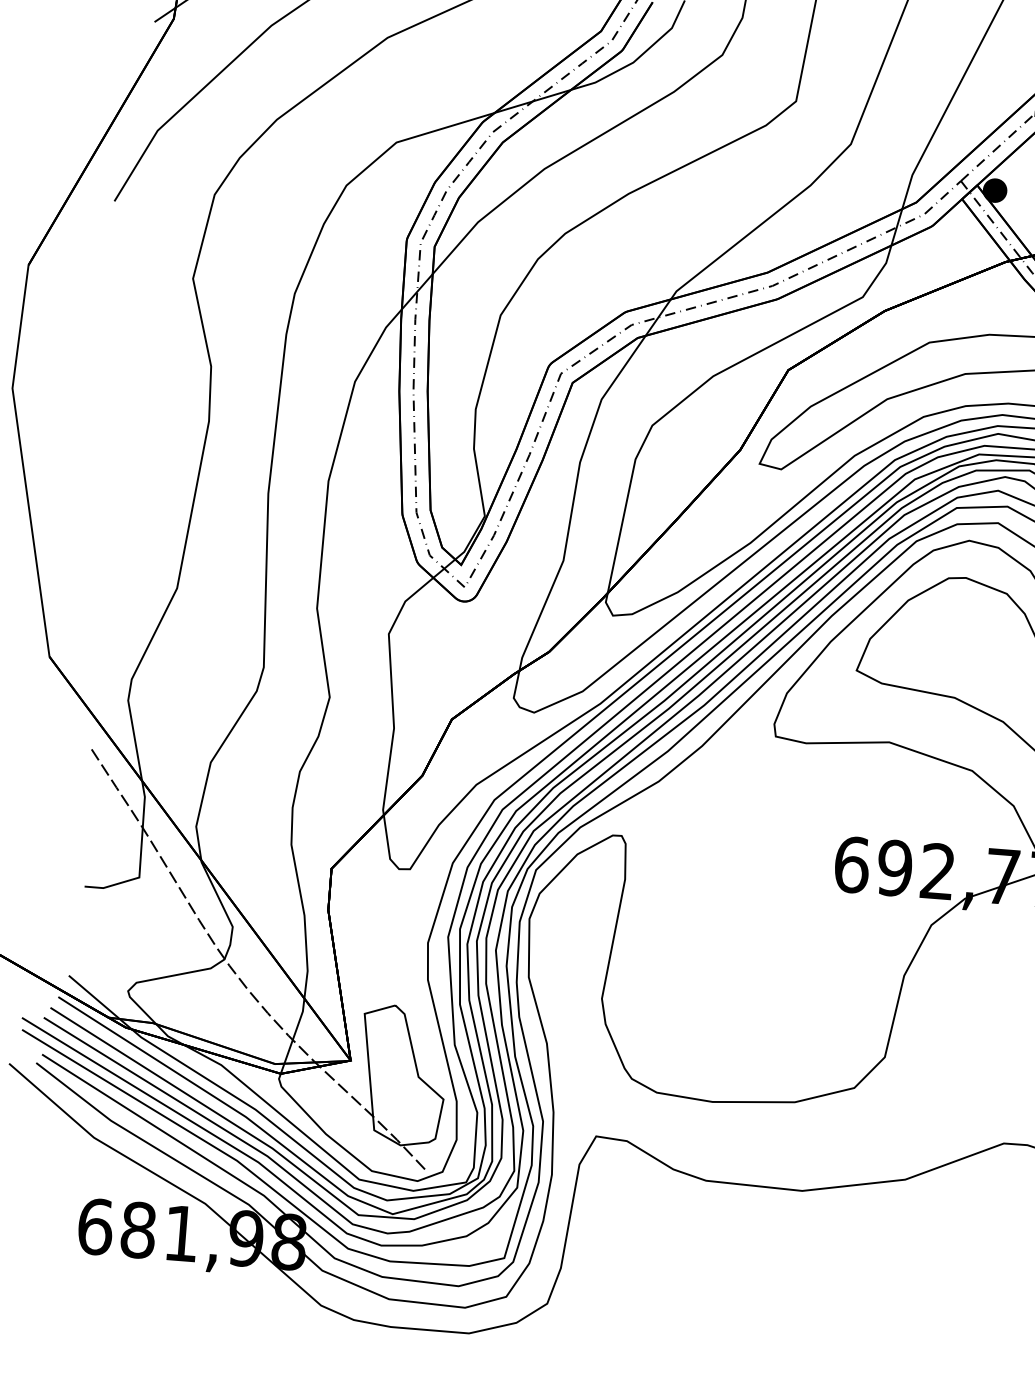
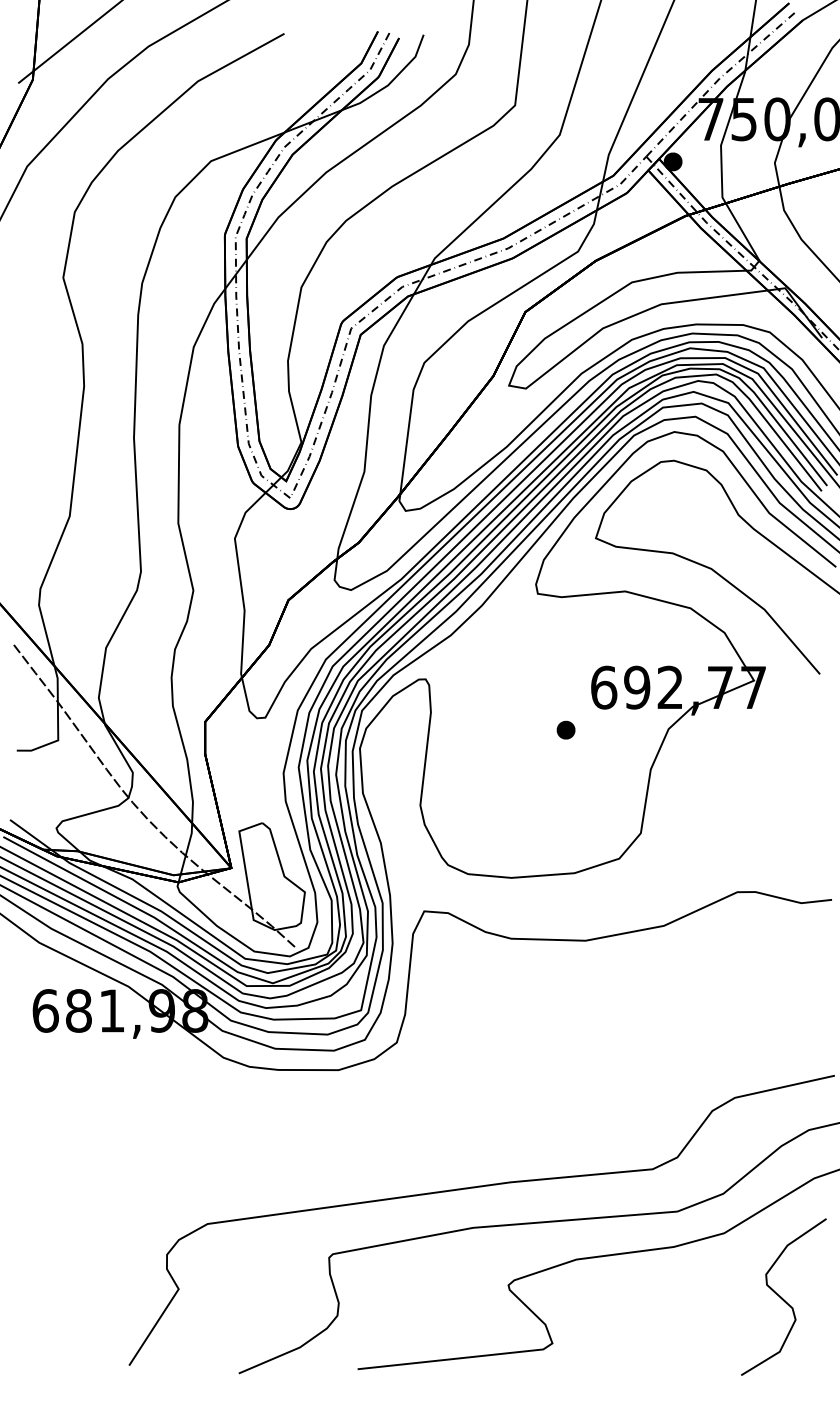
part: (797, 915) -> (565, 729), added

